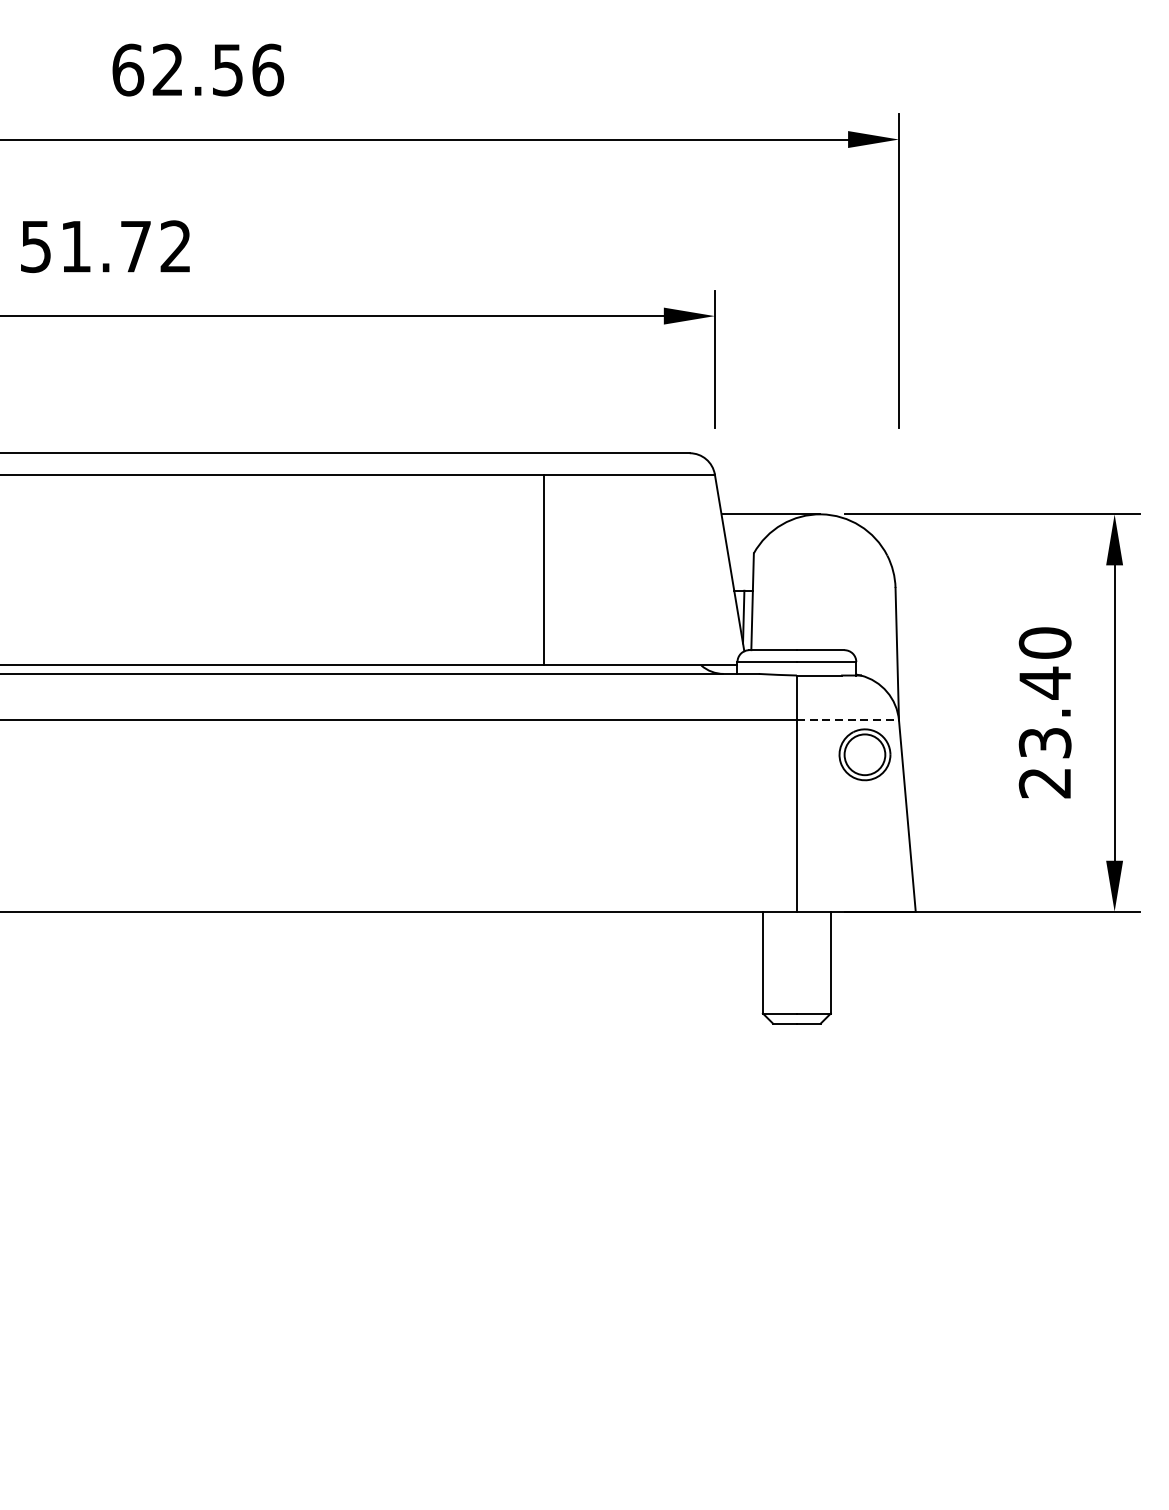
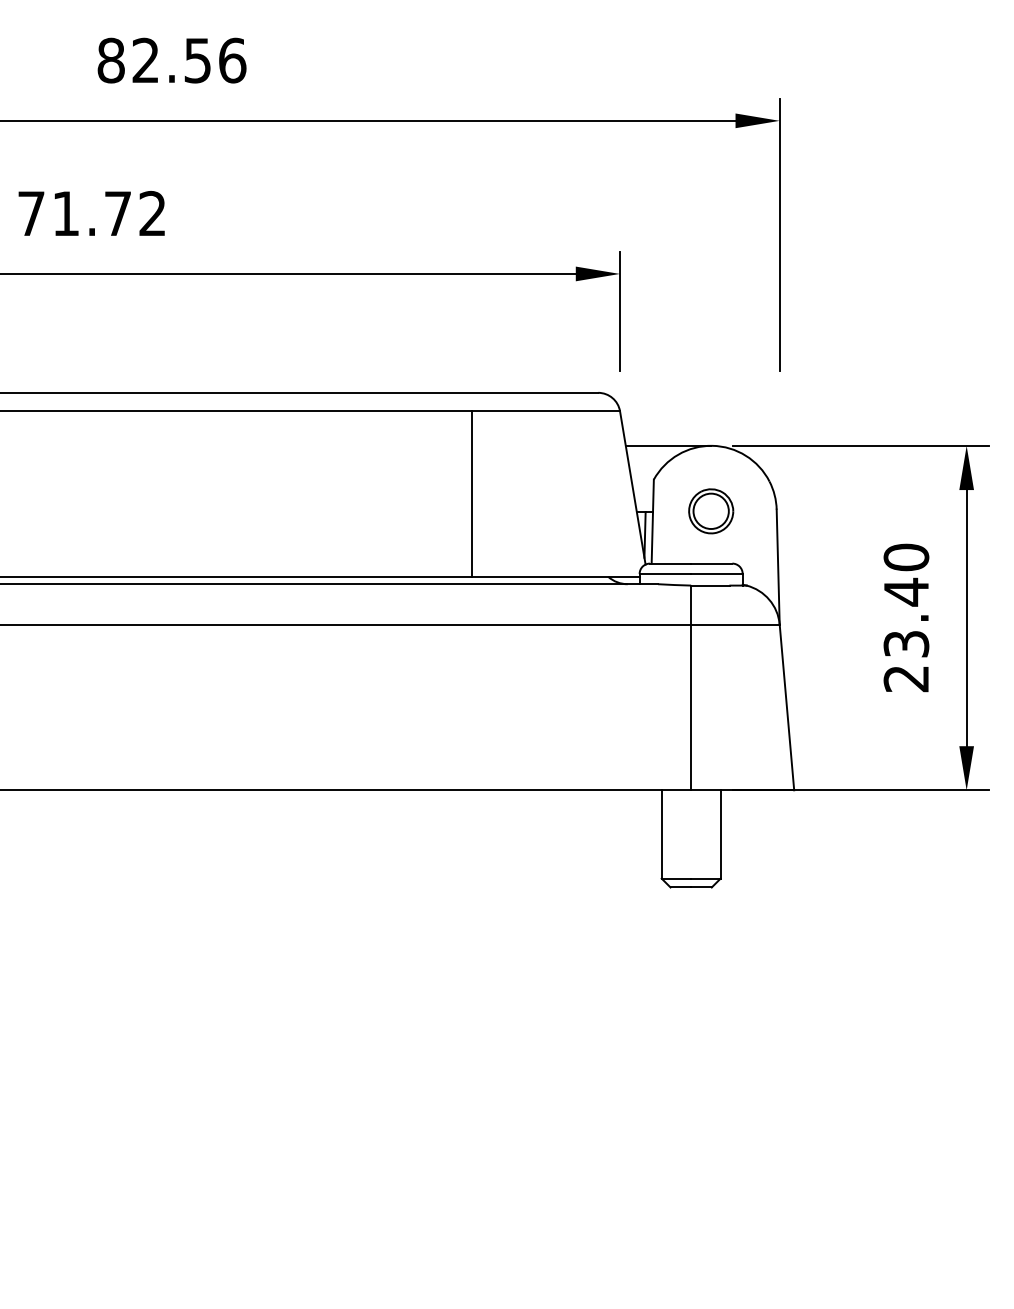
text: (128, 69) -> (111, 60), 62.56 -> 82.56
text: (36, 246) -> (31, 213), 51.72 -> 71.72
line: (848, 720) -> (735, 624), dashed -> solid
part: (865, 755) -> (711, 511), moved

